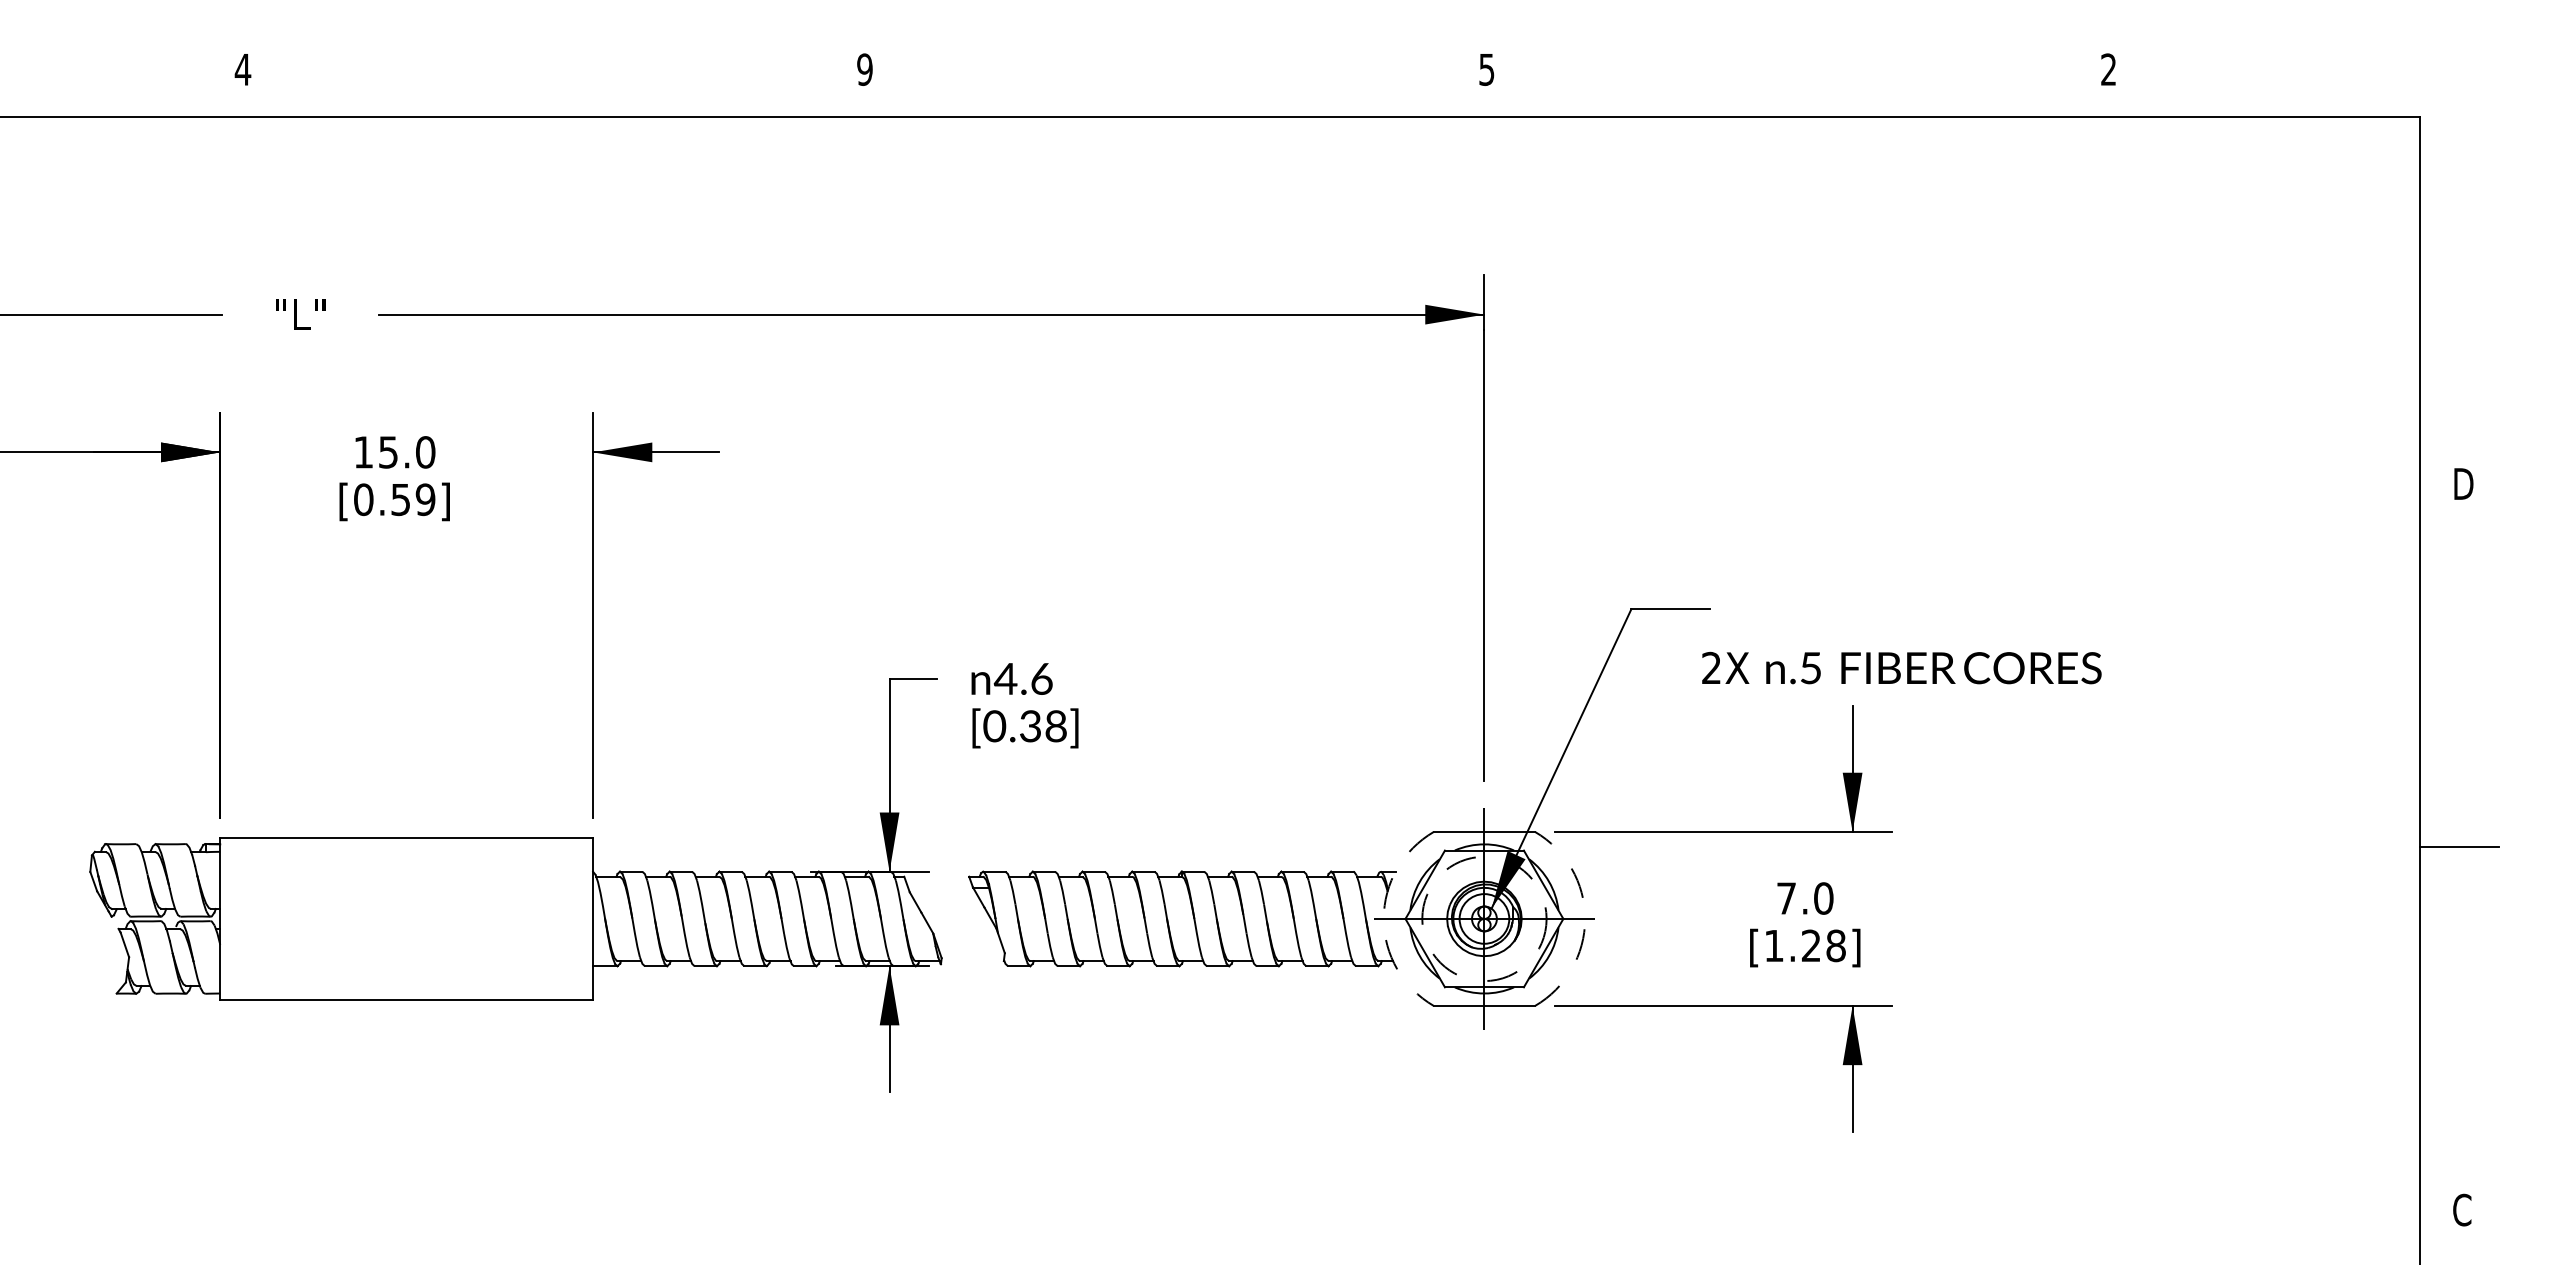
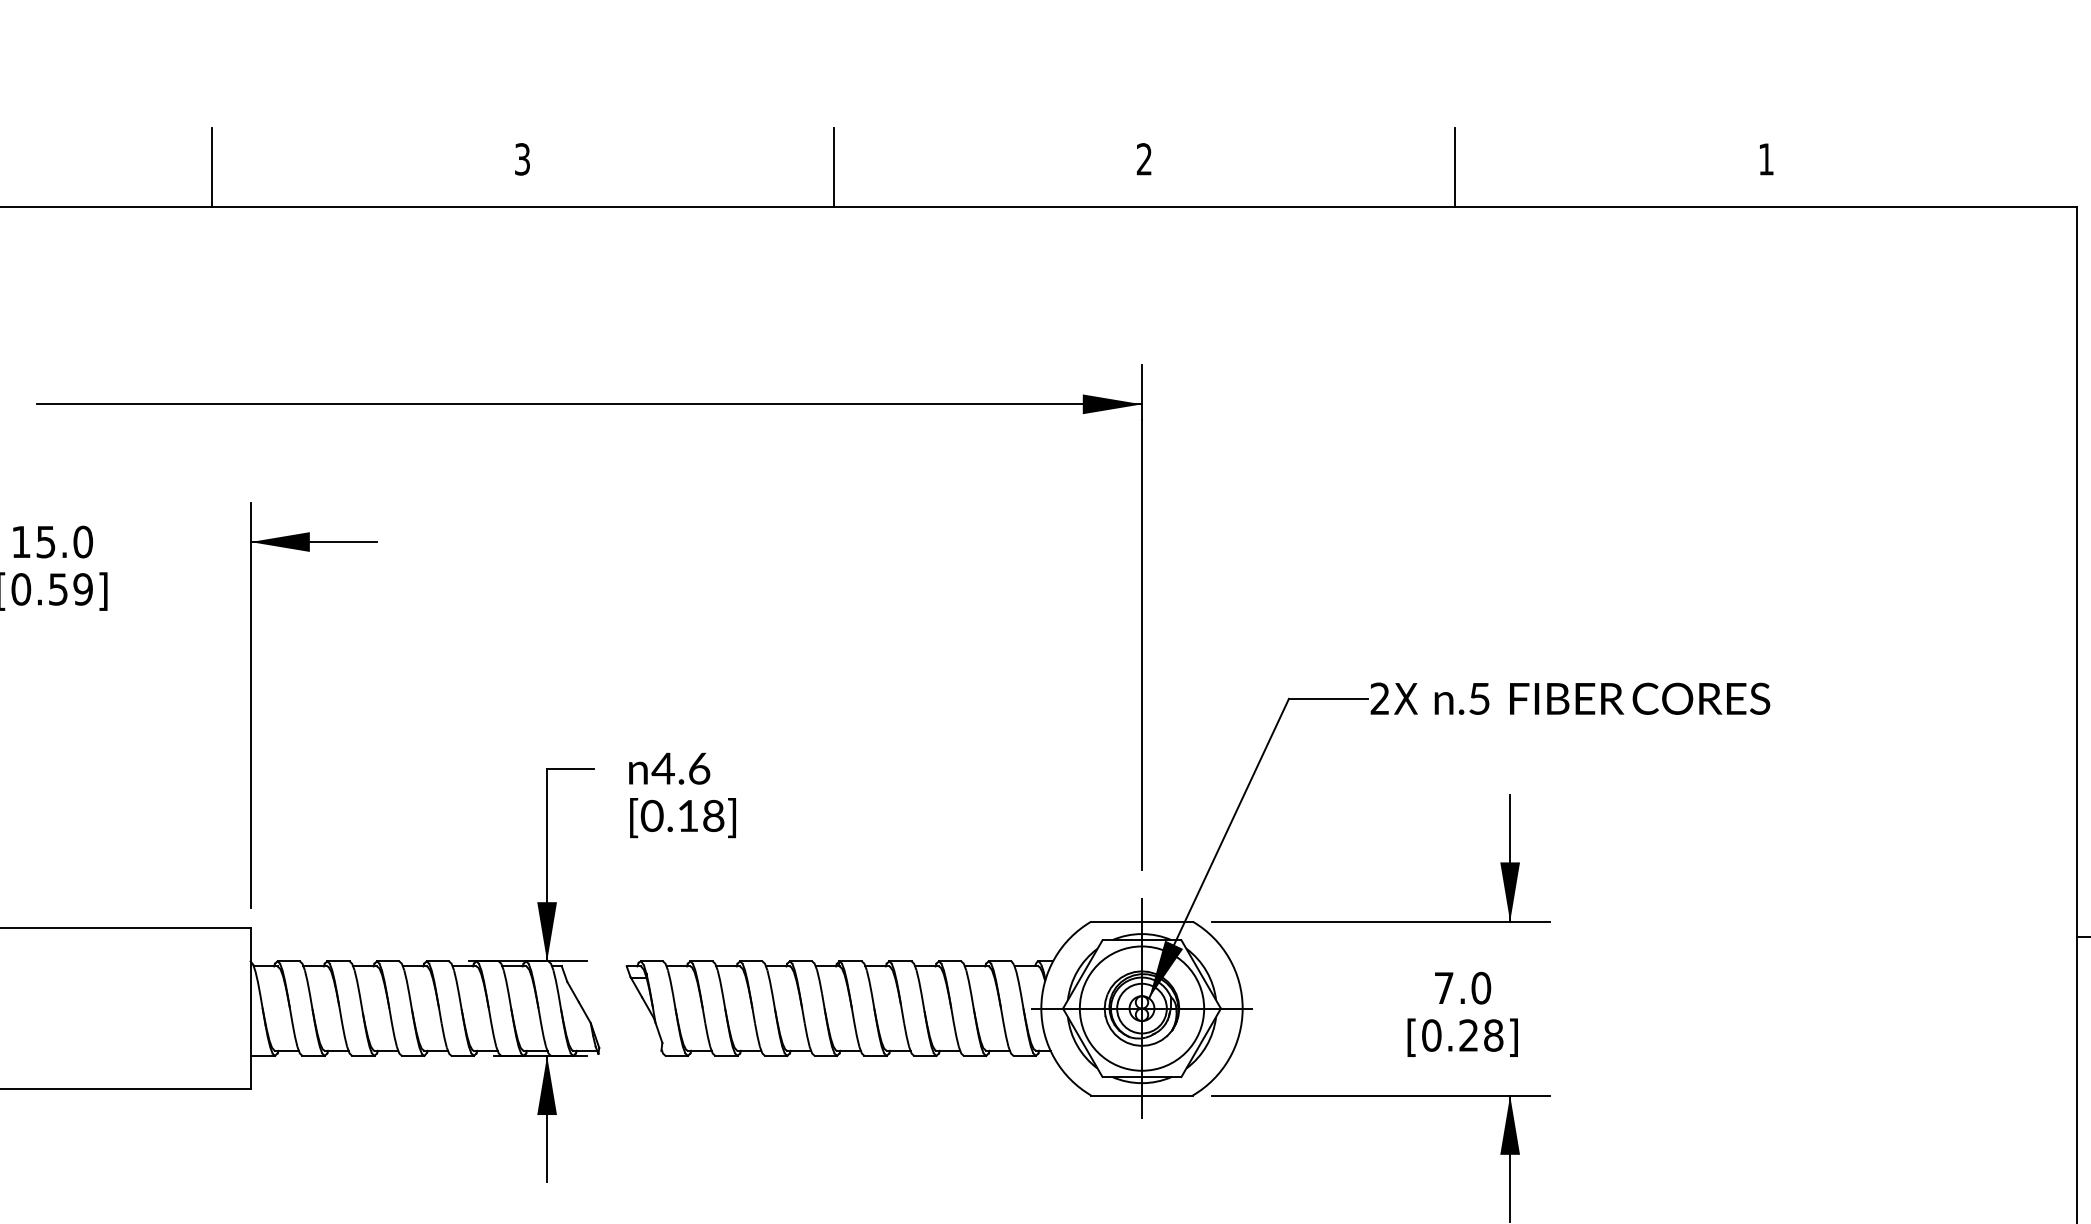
text: (864, 69) -> (522, 159), 9 -> 3
text: (1486, 69) -> (1144, 159), 5 -> 2
text: (2108, 69) -> (1766, 159), 2 -> 1
line: (554, 77) -> (212, 167), added
line: (1176, 77) -> (834, 167), added
line: (1797, 77) -> (1455, 167), added
text: (1901, 667) -> (1570, 698), moved
text: (1030, 726) -> (688, 816), [0.38] -> [0.18]
arc: (1383, 918) -> (1041, 1008), dashed -> solid
circle: (1484, 918) -> (1142, 1008), dashed -> solid
arc: (1585, 918) -> (1243, 1008), dashed -> solid
text: (1773, 945) -> (1431, 1035), [1.28] -> [0.28]

